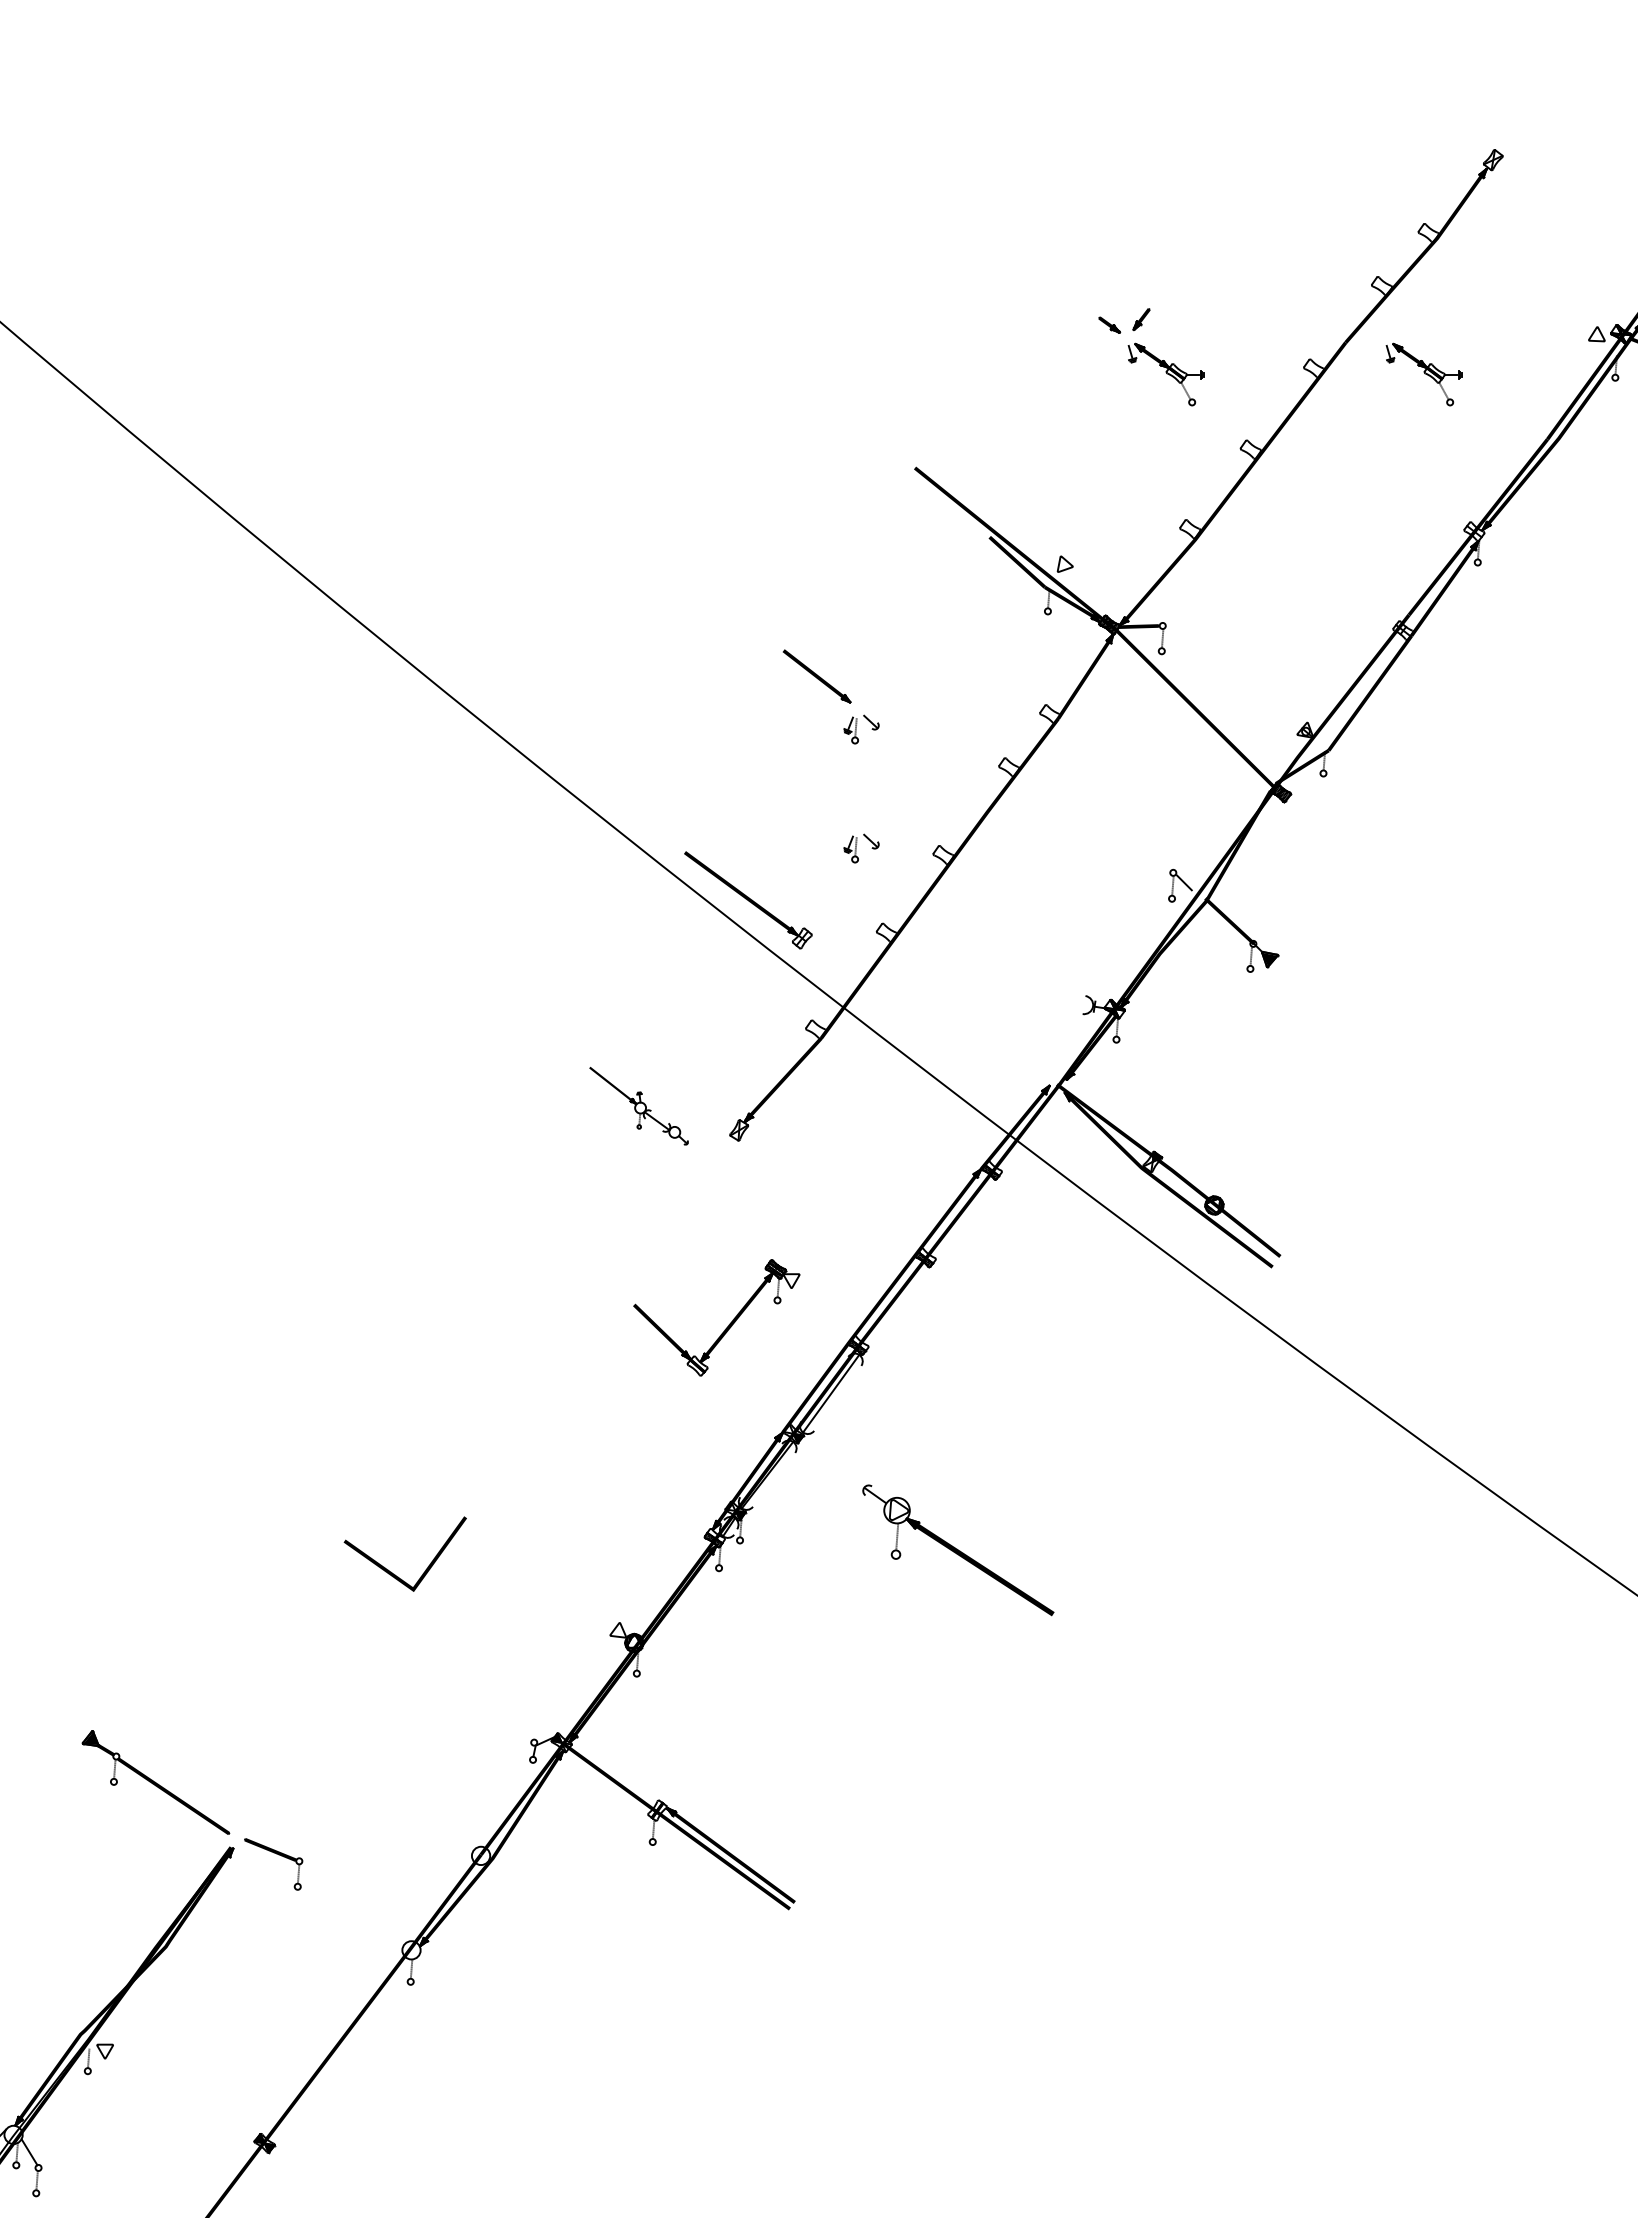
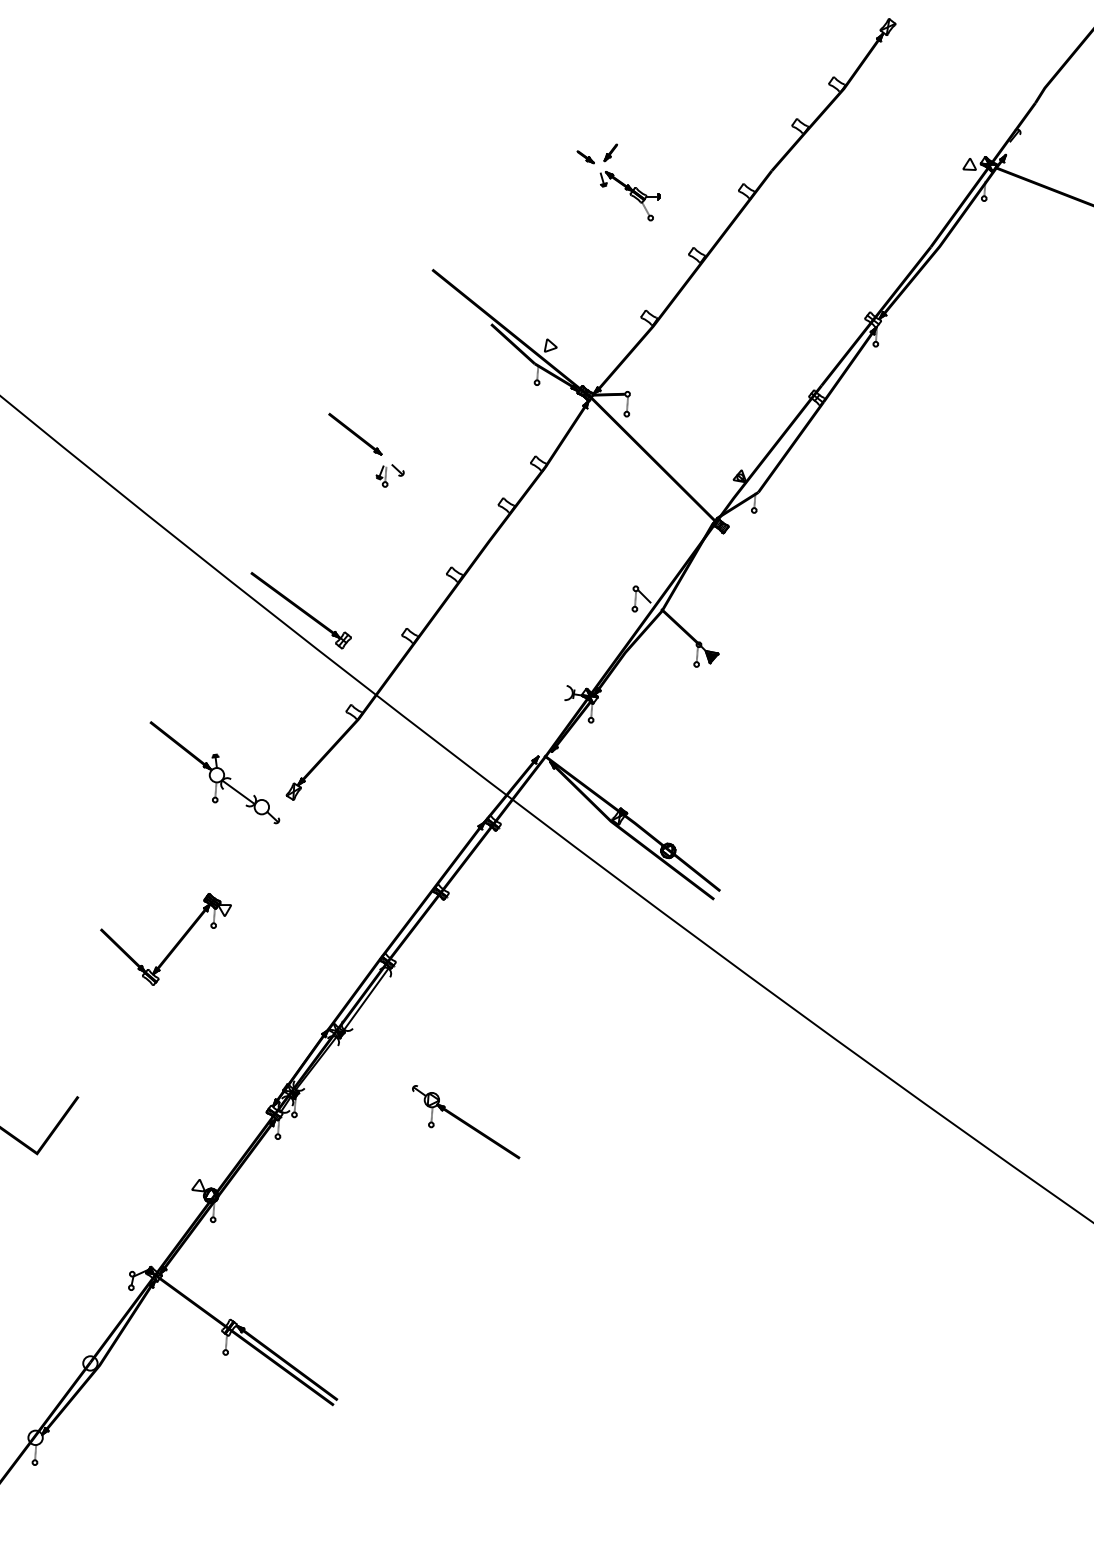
part: (1423, 374) -> (833, 196), removed
part: (861, 848) -> (390, 569), removed
part: (638, 1105) -> (214, 772), size x1.67
part: (728, 1324) -> (175, 944), moved
part: (957, 1549) -> (465, 1121), size x0.71

